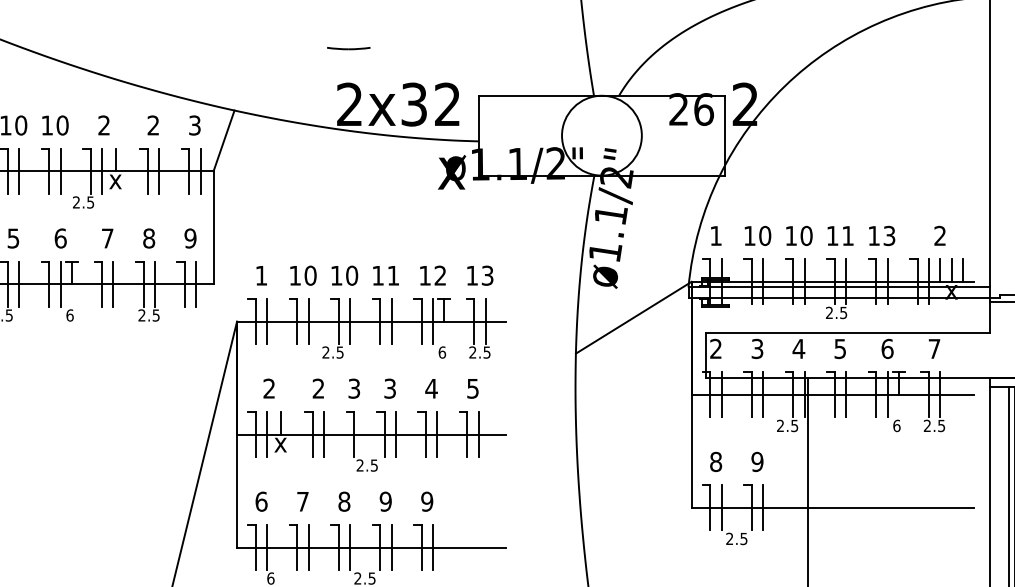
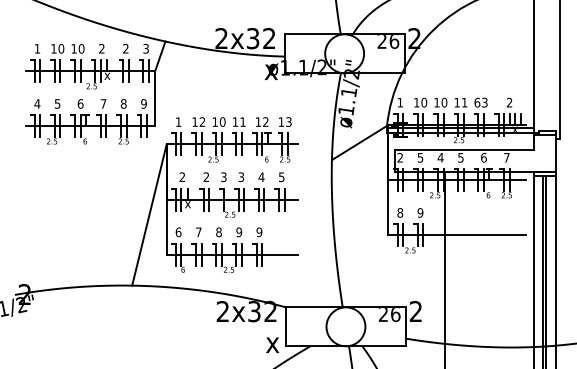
line: (347, 48) -> (220, 11), removed
text: (874, 235) -> (477, 102), 13 -> 63
text: (310, 274) -> (202, 121), 10 -> 12
text: (757, 348) -> (420, 157), 3 -> 5

